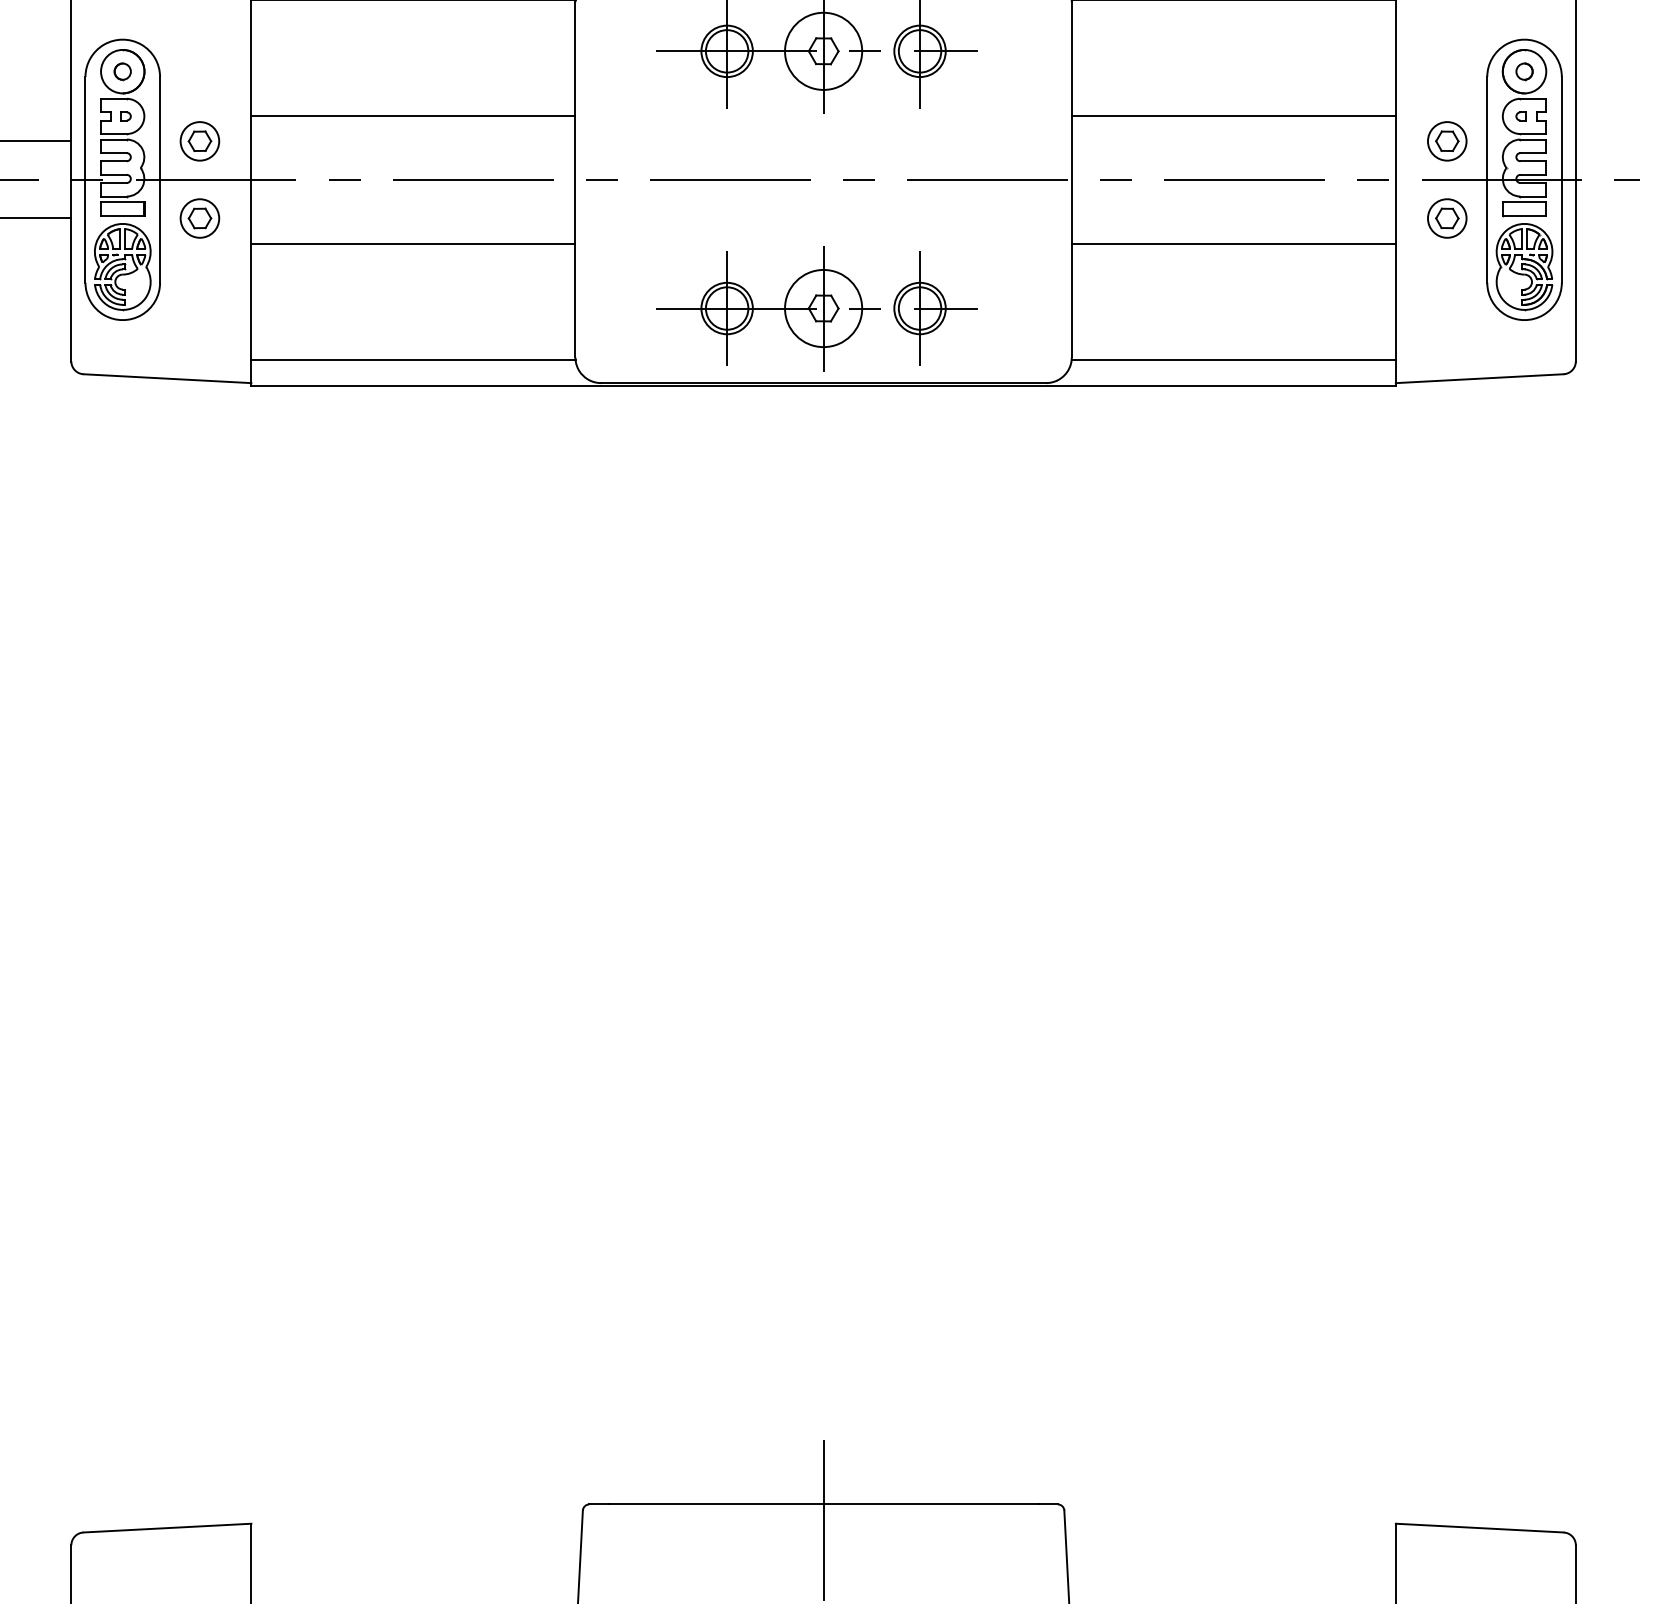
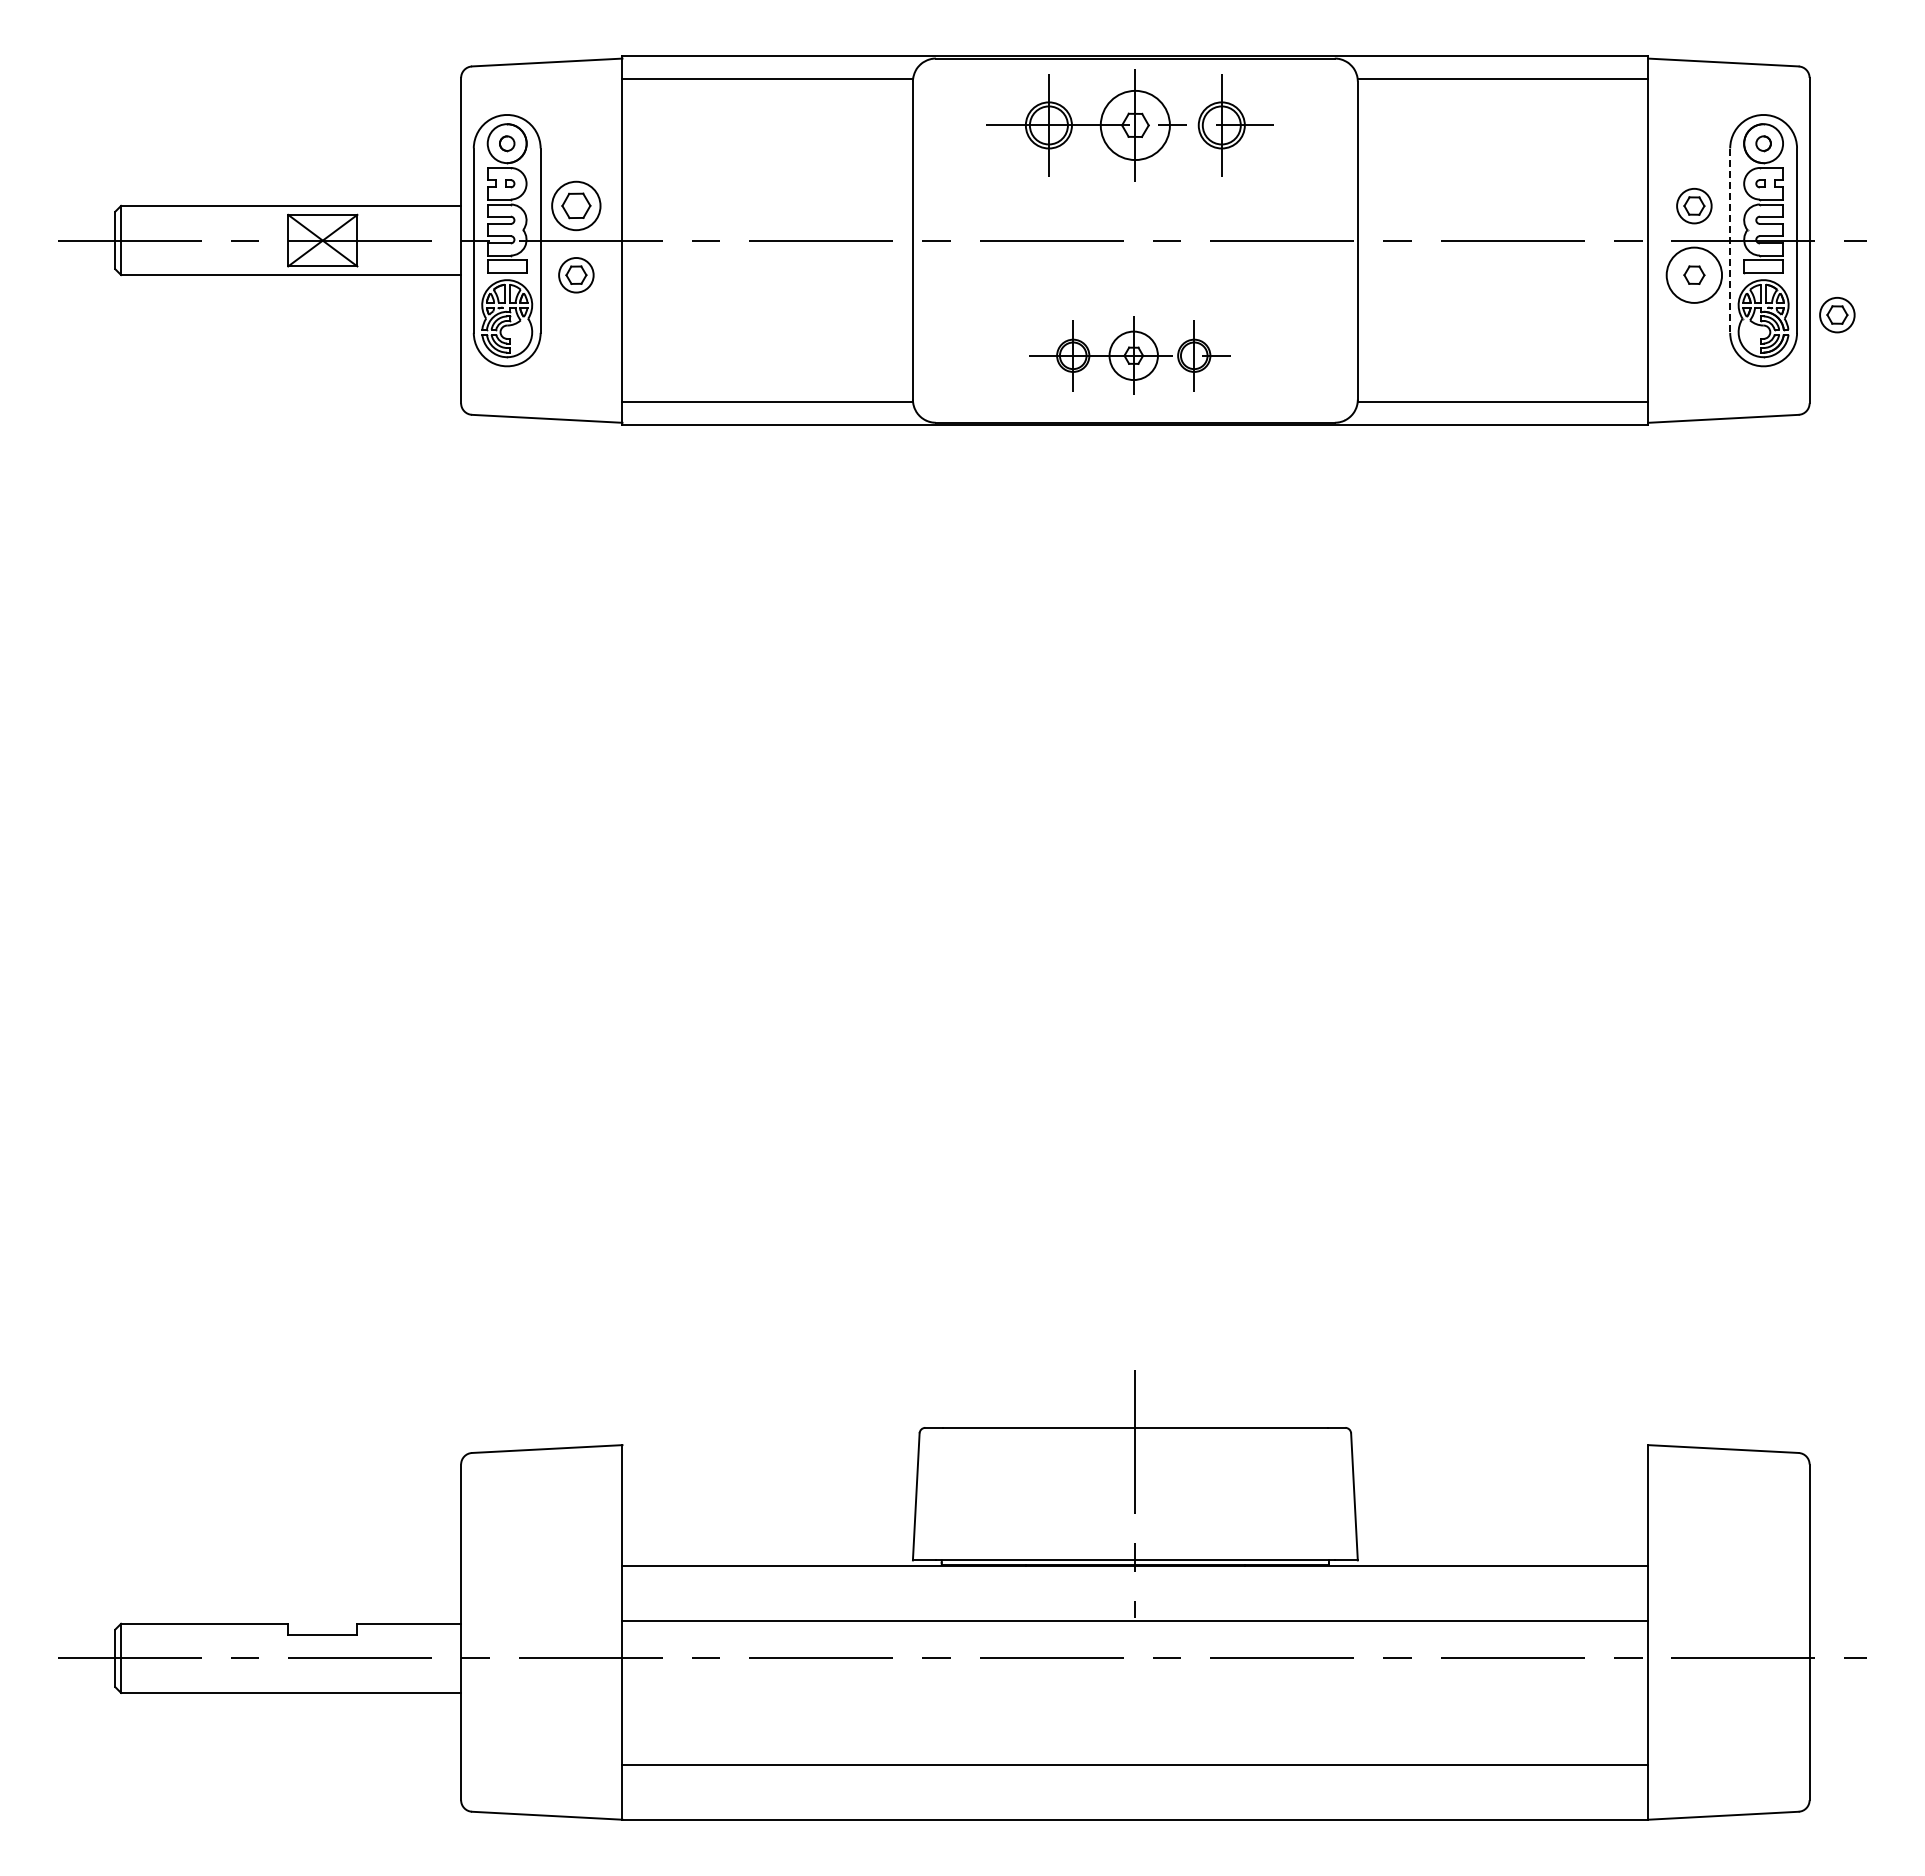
line: (413, 116) -> (767, 183), removed
line: (1233, 116) -> (1502, 183), removed
part: (200, 141) -> (576, 206), size x1.4
line: (1487, 180) -> (1730, 241), solid -> dashed
circle: (1447, 218) -> (1694, 275), size x1.6
line: (413, 244) -> (767, 298), removed
line: (1233, 244) -> (1502, 298), removed
part: (1606, 263) -> (1837, 315), added
part: (817, 308) -> (1129, 355), size x0.7

